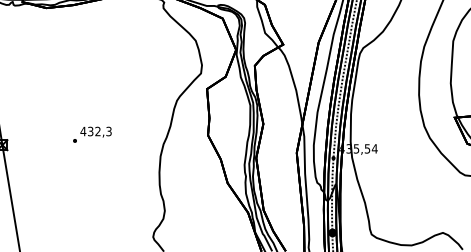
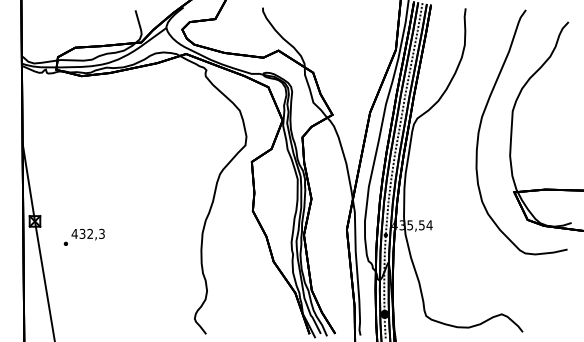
text: (91, 133) -> (83, 236), moved

